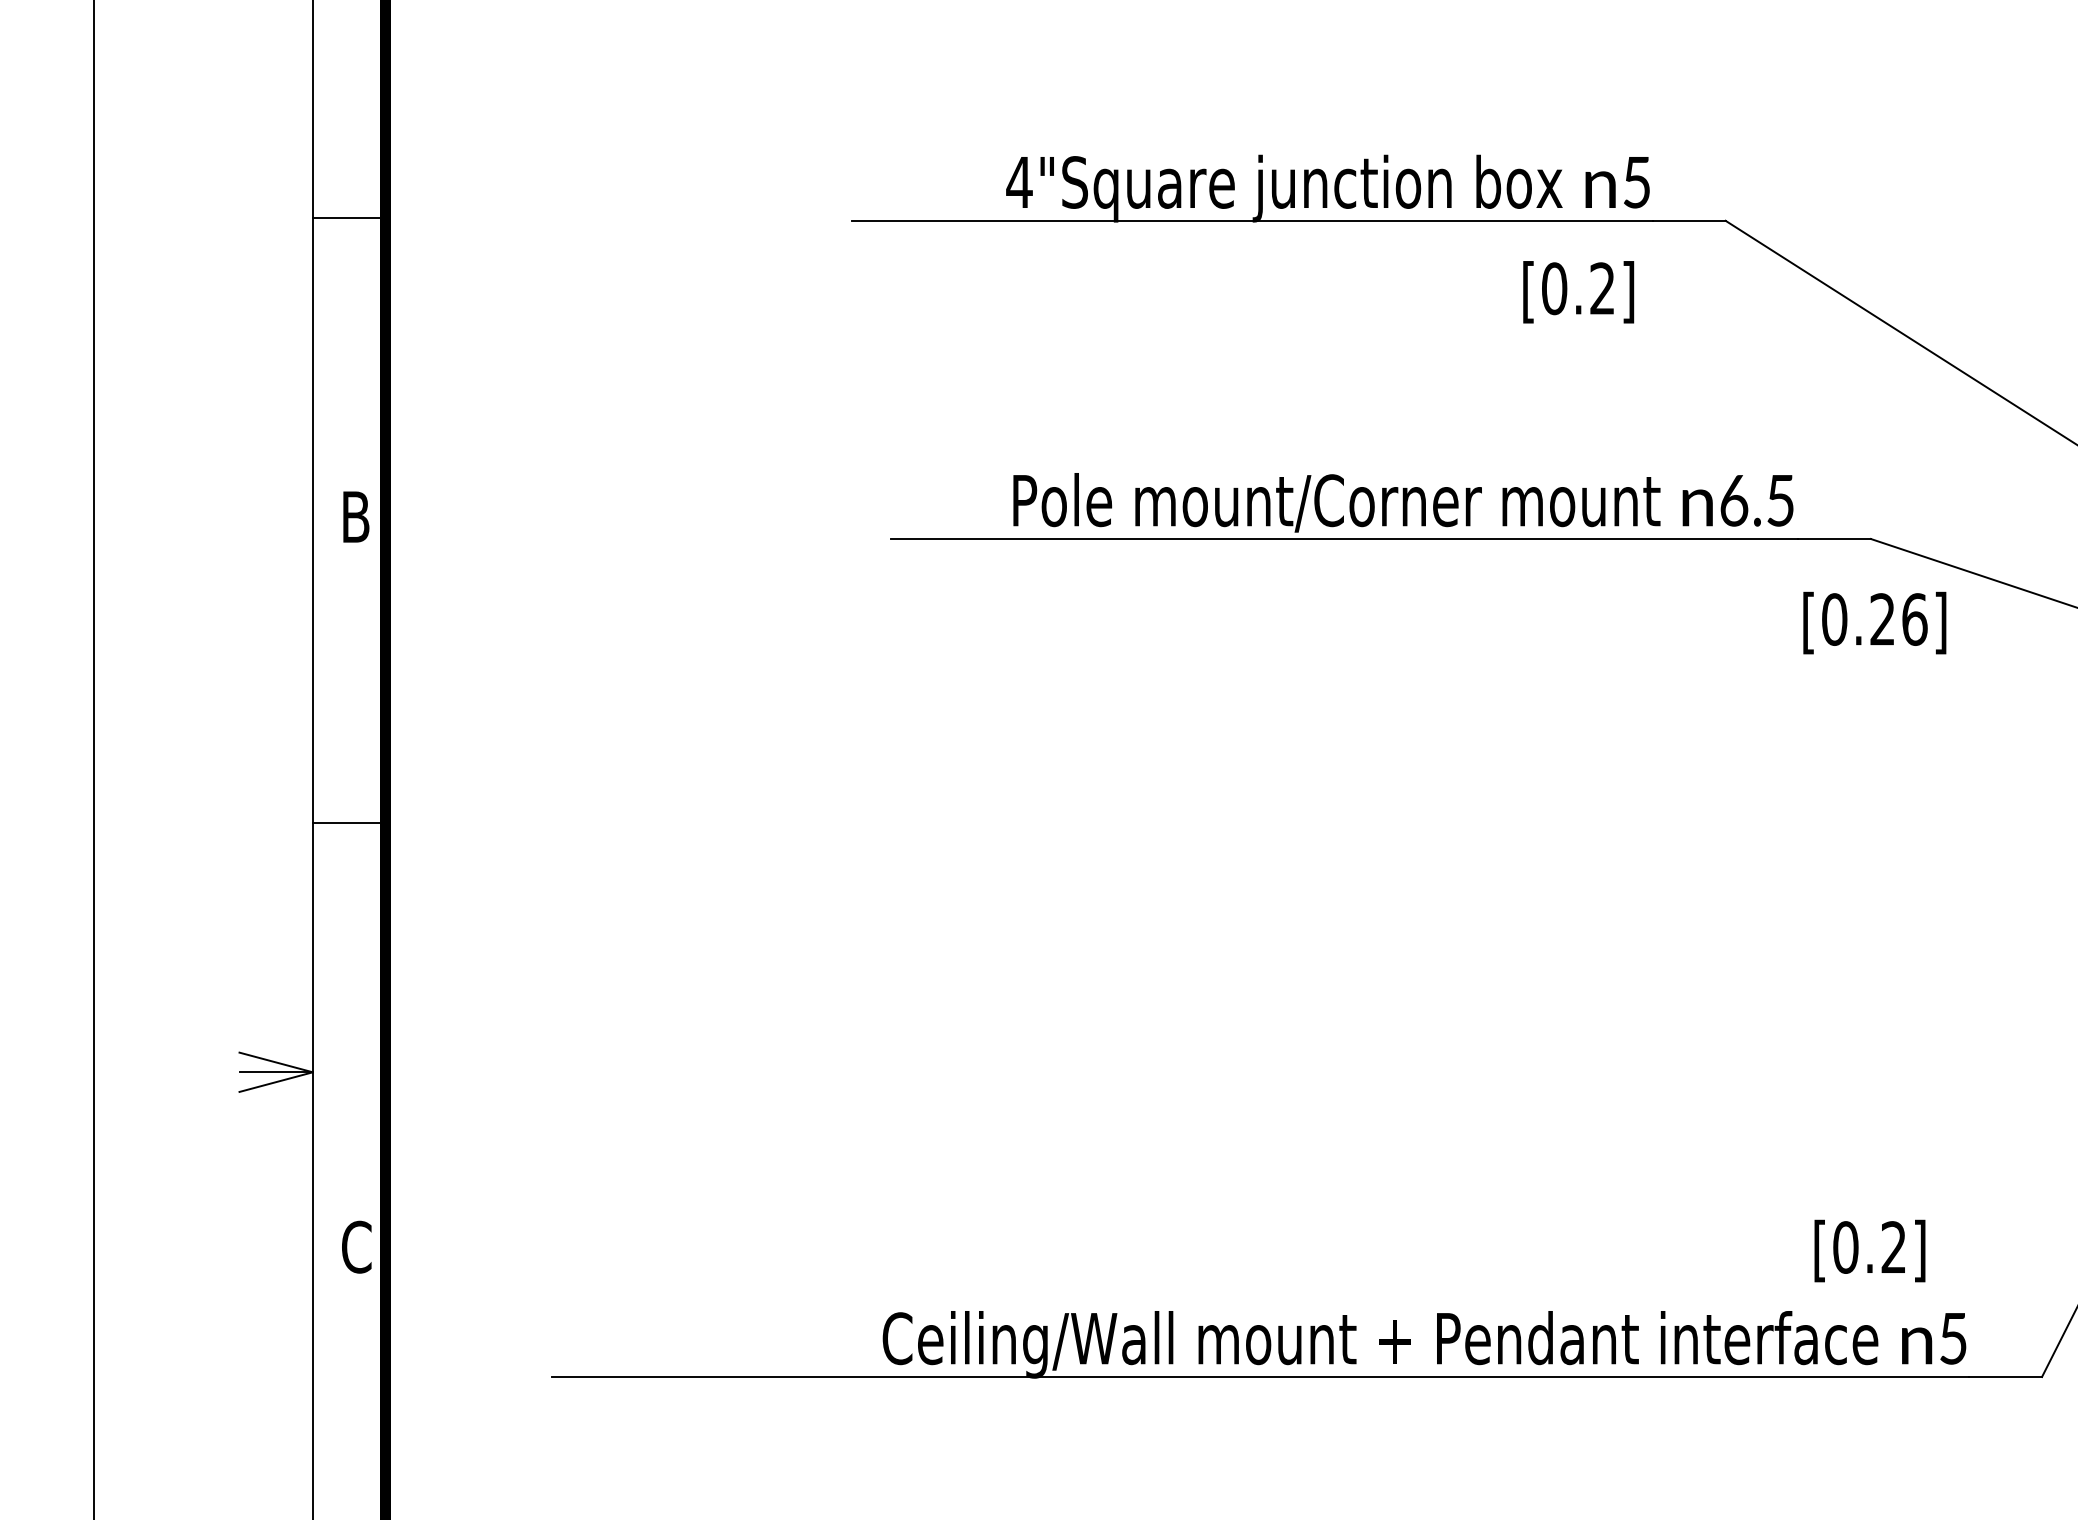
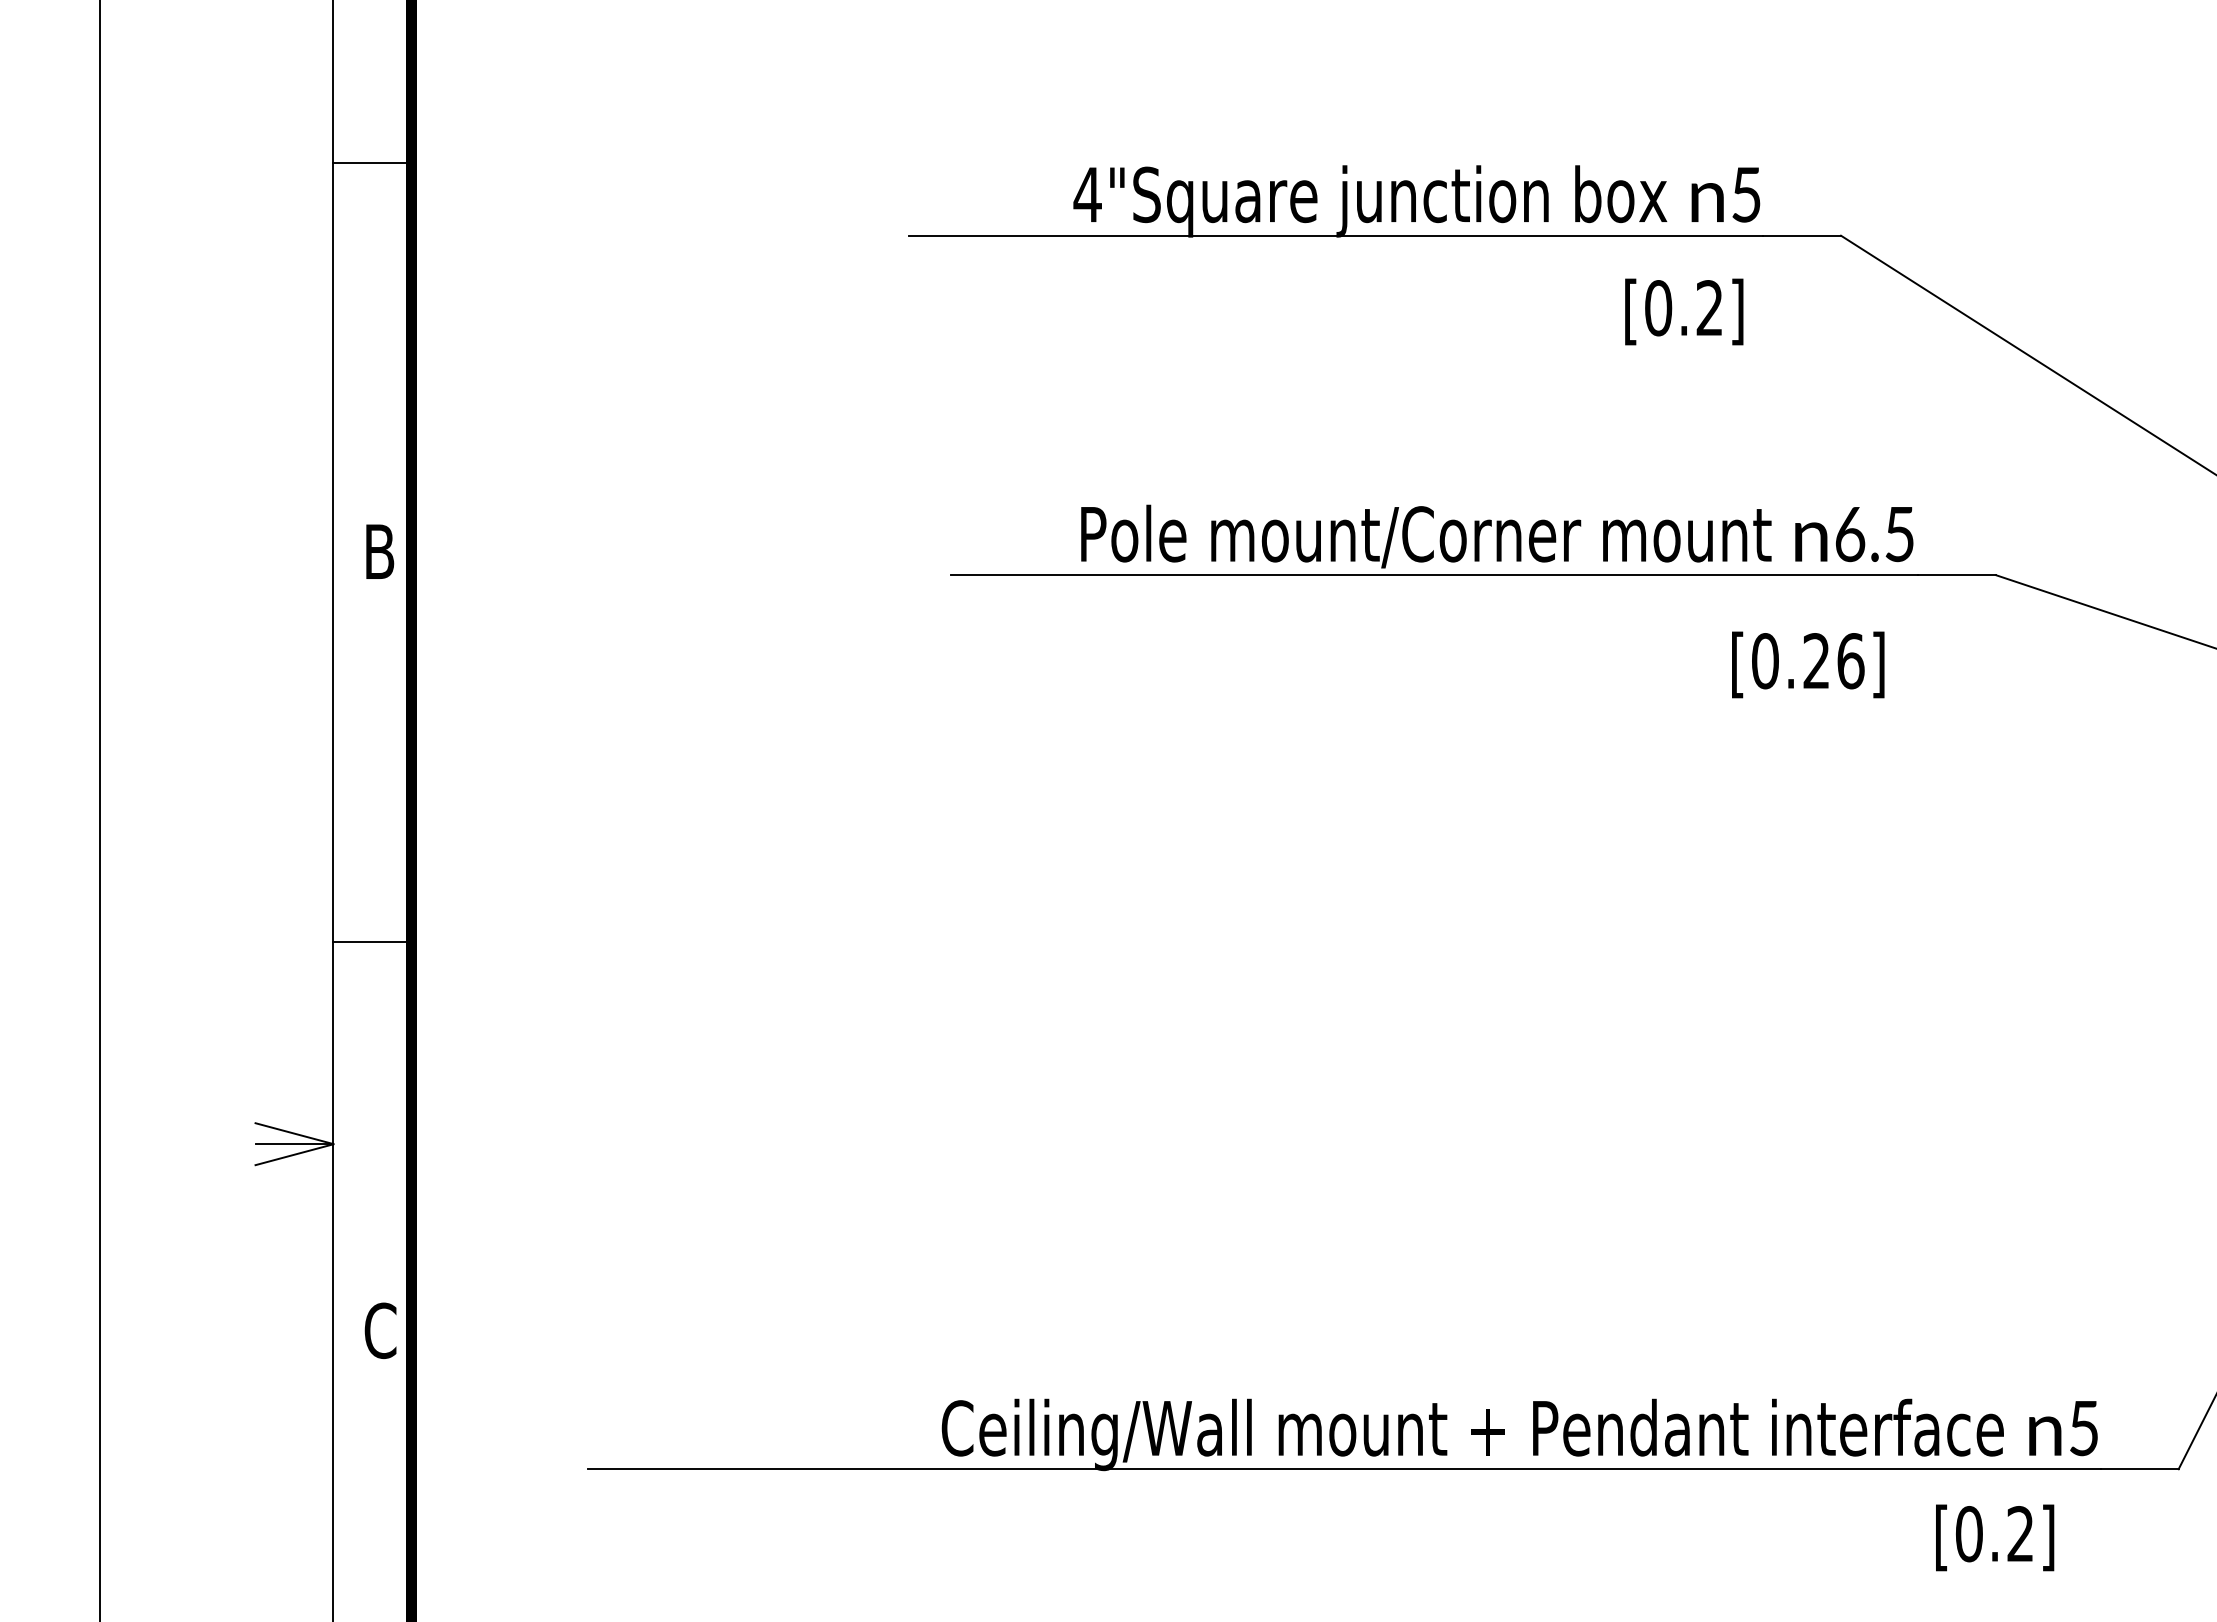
line: (349, 218) -> (372, 163), moved
text: (1875, 622) -> (1808, 664), moved
line: (349, 822) -> (372, 941), moved
text: (1870, 1250) -> (1995, 1537), moved

